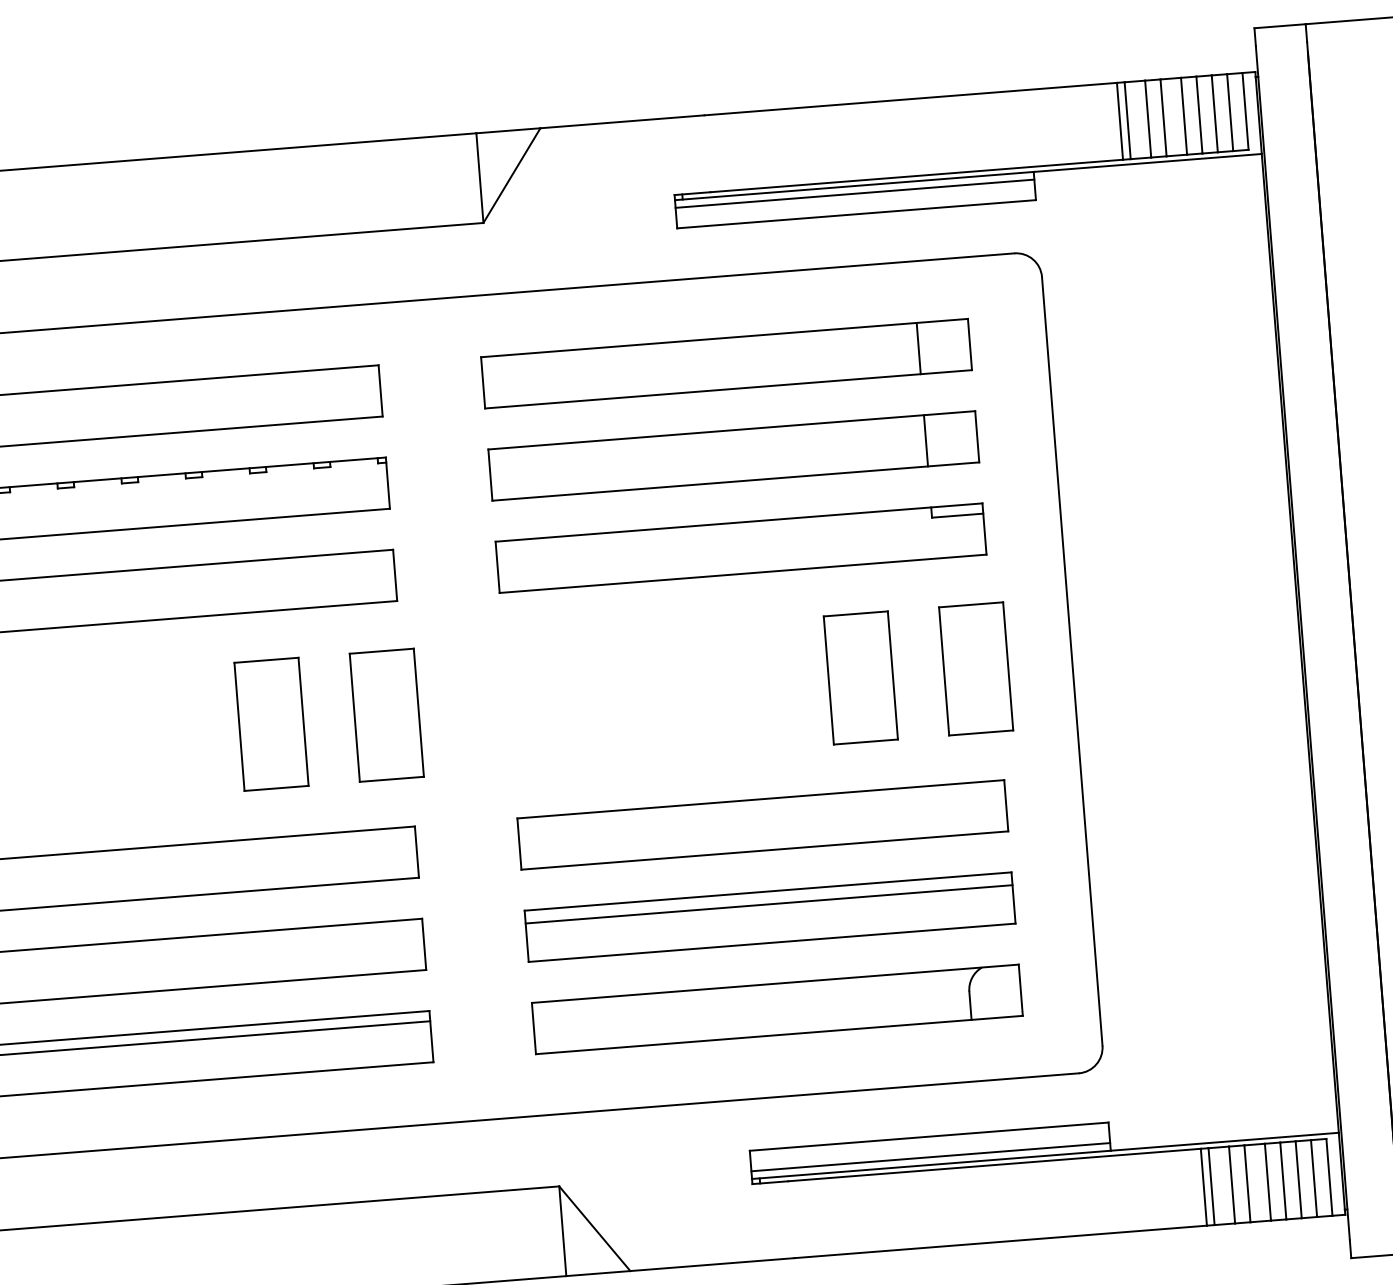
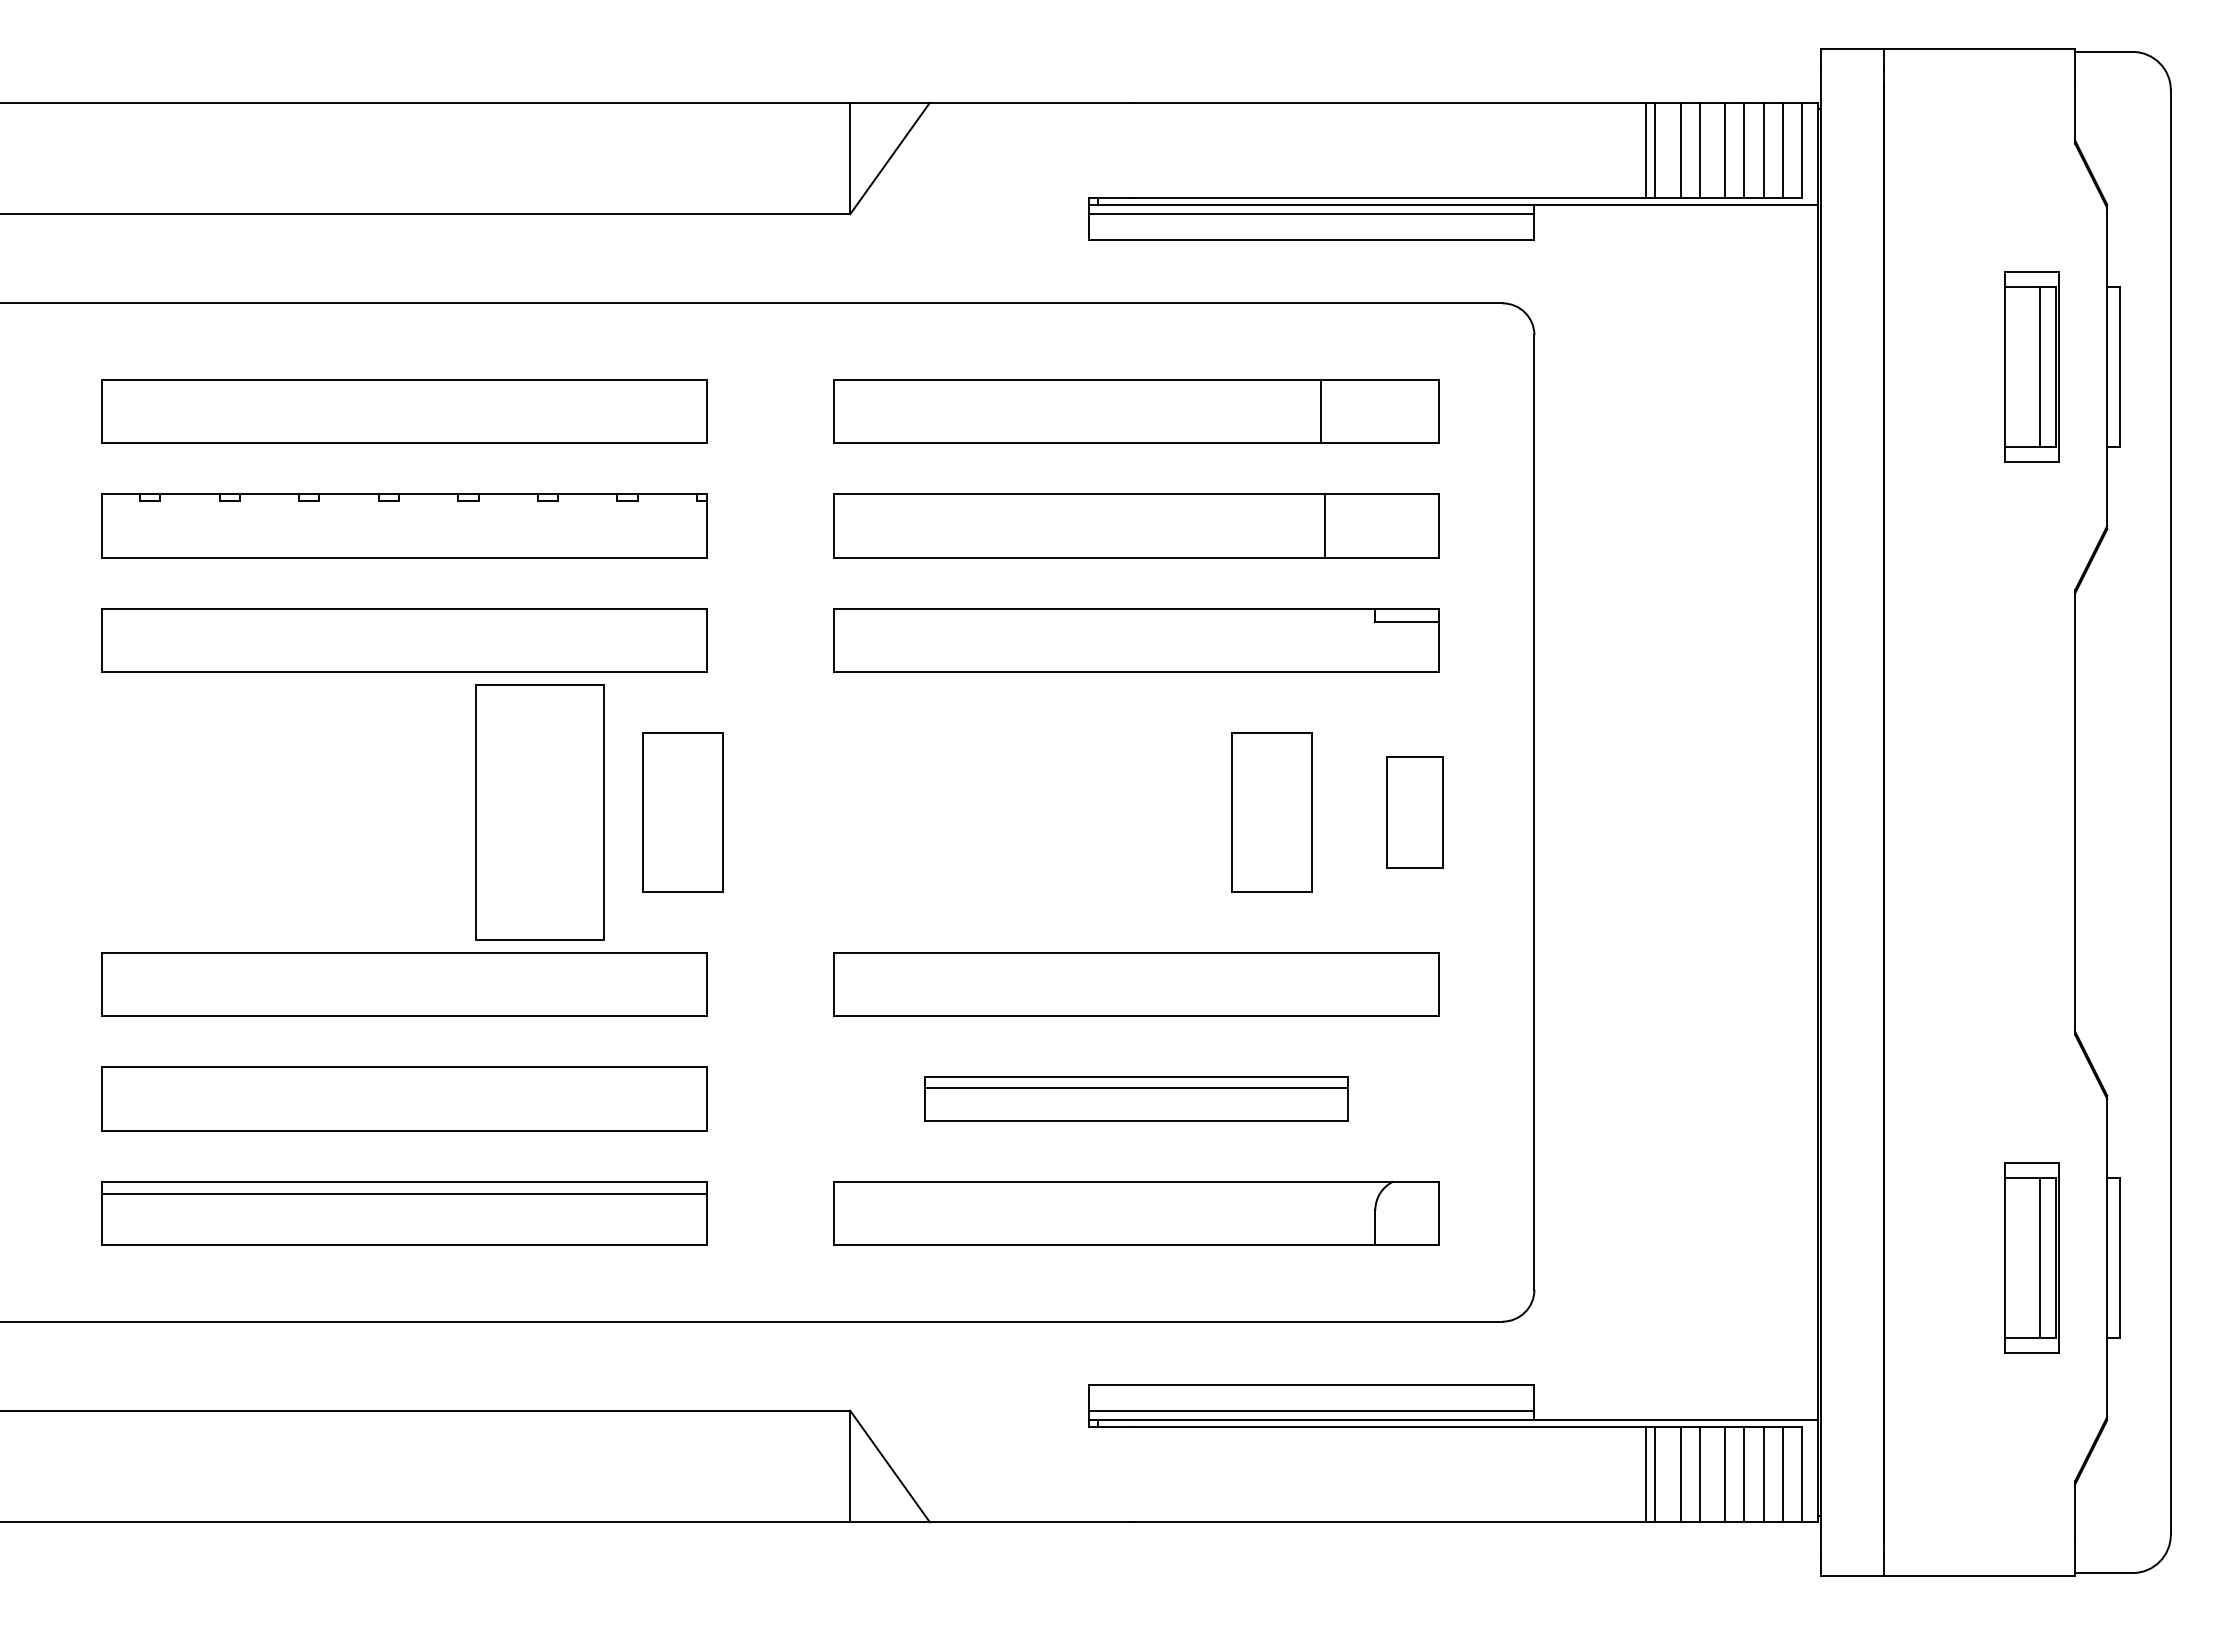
line: (918, 348) -> (1321, 411), moved
line: (926, 440) -> (1325, 525), moved
part: (975, 668) -> (1414, 812), size x0.7
part: (271, 724) -> (539, 812), size x1.6
part: (769, 916) -> (1136, 1098), size x0.7

